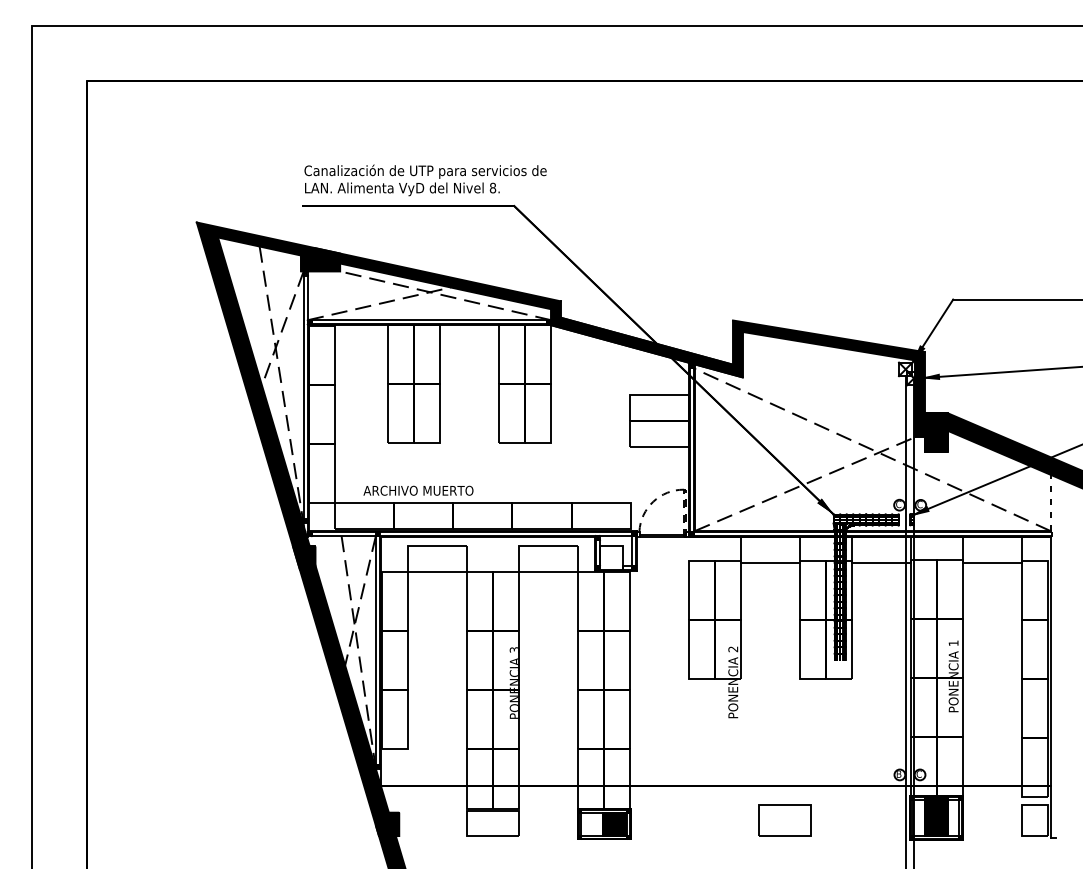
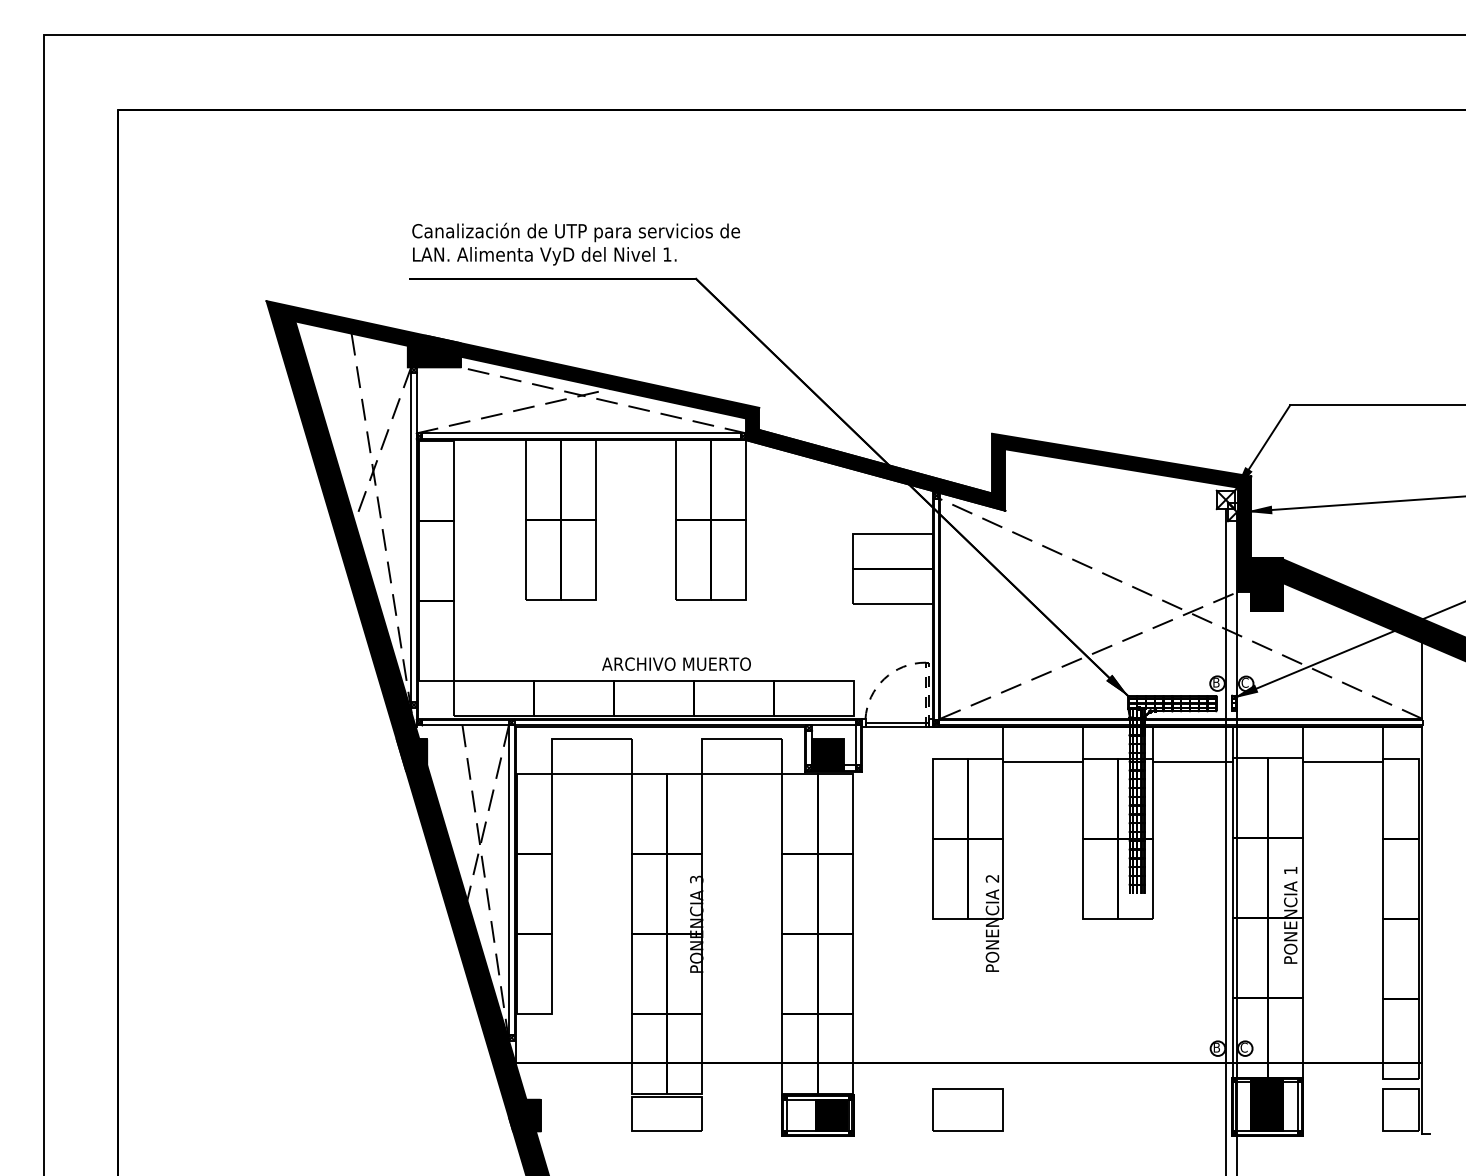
text: (493, 188) -> (667, 254), 8. -> 1.
text: (418, 490) -> (676, 663), moved
line: (1051, 502) -> (1422, 680), dashed -> solid
text: (898, 504) -> (1215, 682), C -> B
fill: (611, 558) -> (827, 755), added
part: (785, 819) -> (967, 1109), moved

